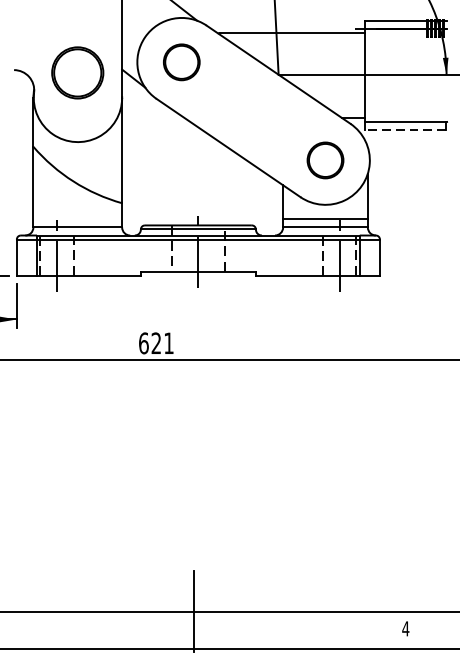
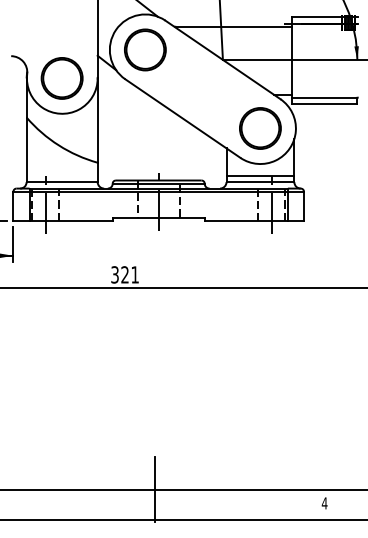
circle: (181, 61) -> (145, 49), size x1.43
circle: (76, 73) -> (61, 78), moved
line: (405, 130) -> (324, 104), dashed -> solid
circle: (325, 160) -> (260, 128), size x1.43
text: (144, 342) -> (115, 274), 621 -> 321

